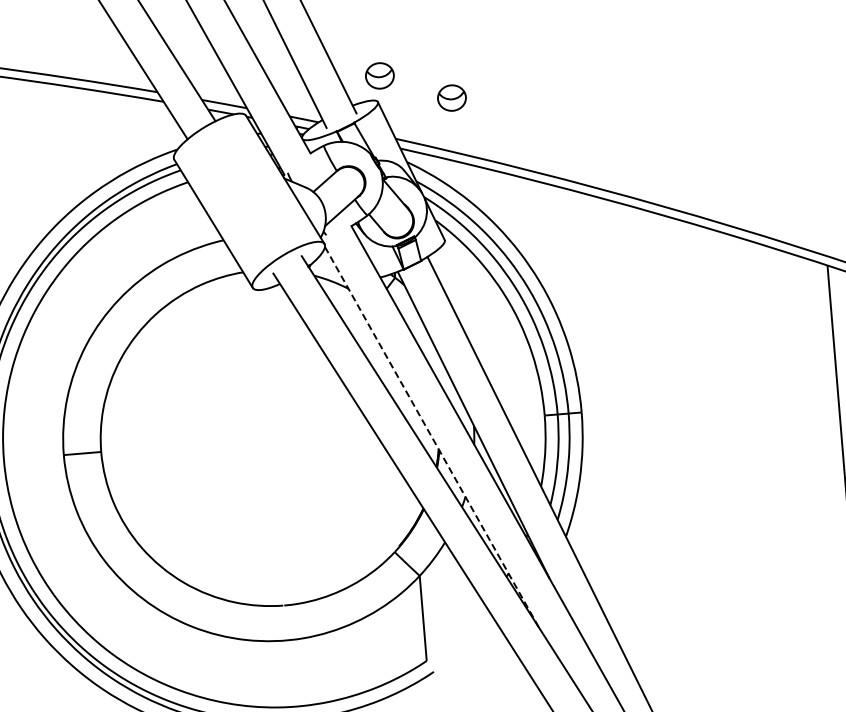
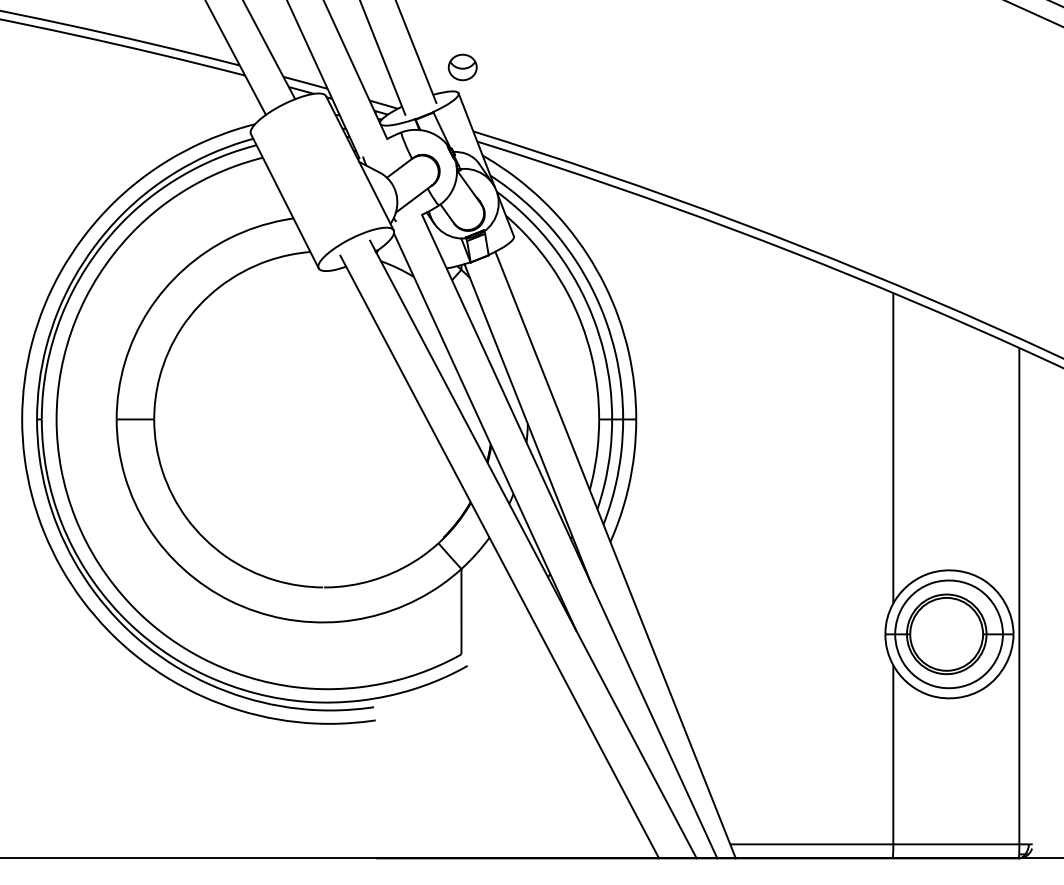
part: (451, 98) -> (532, 95), removed
line: (432, 437) -> (485, 432), dashed -> solid

